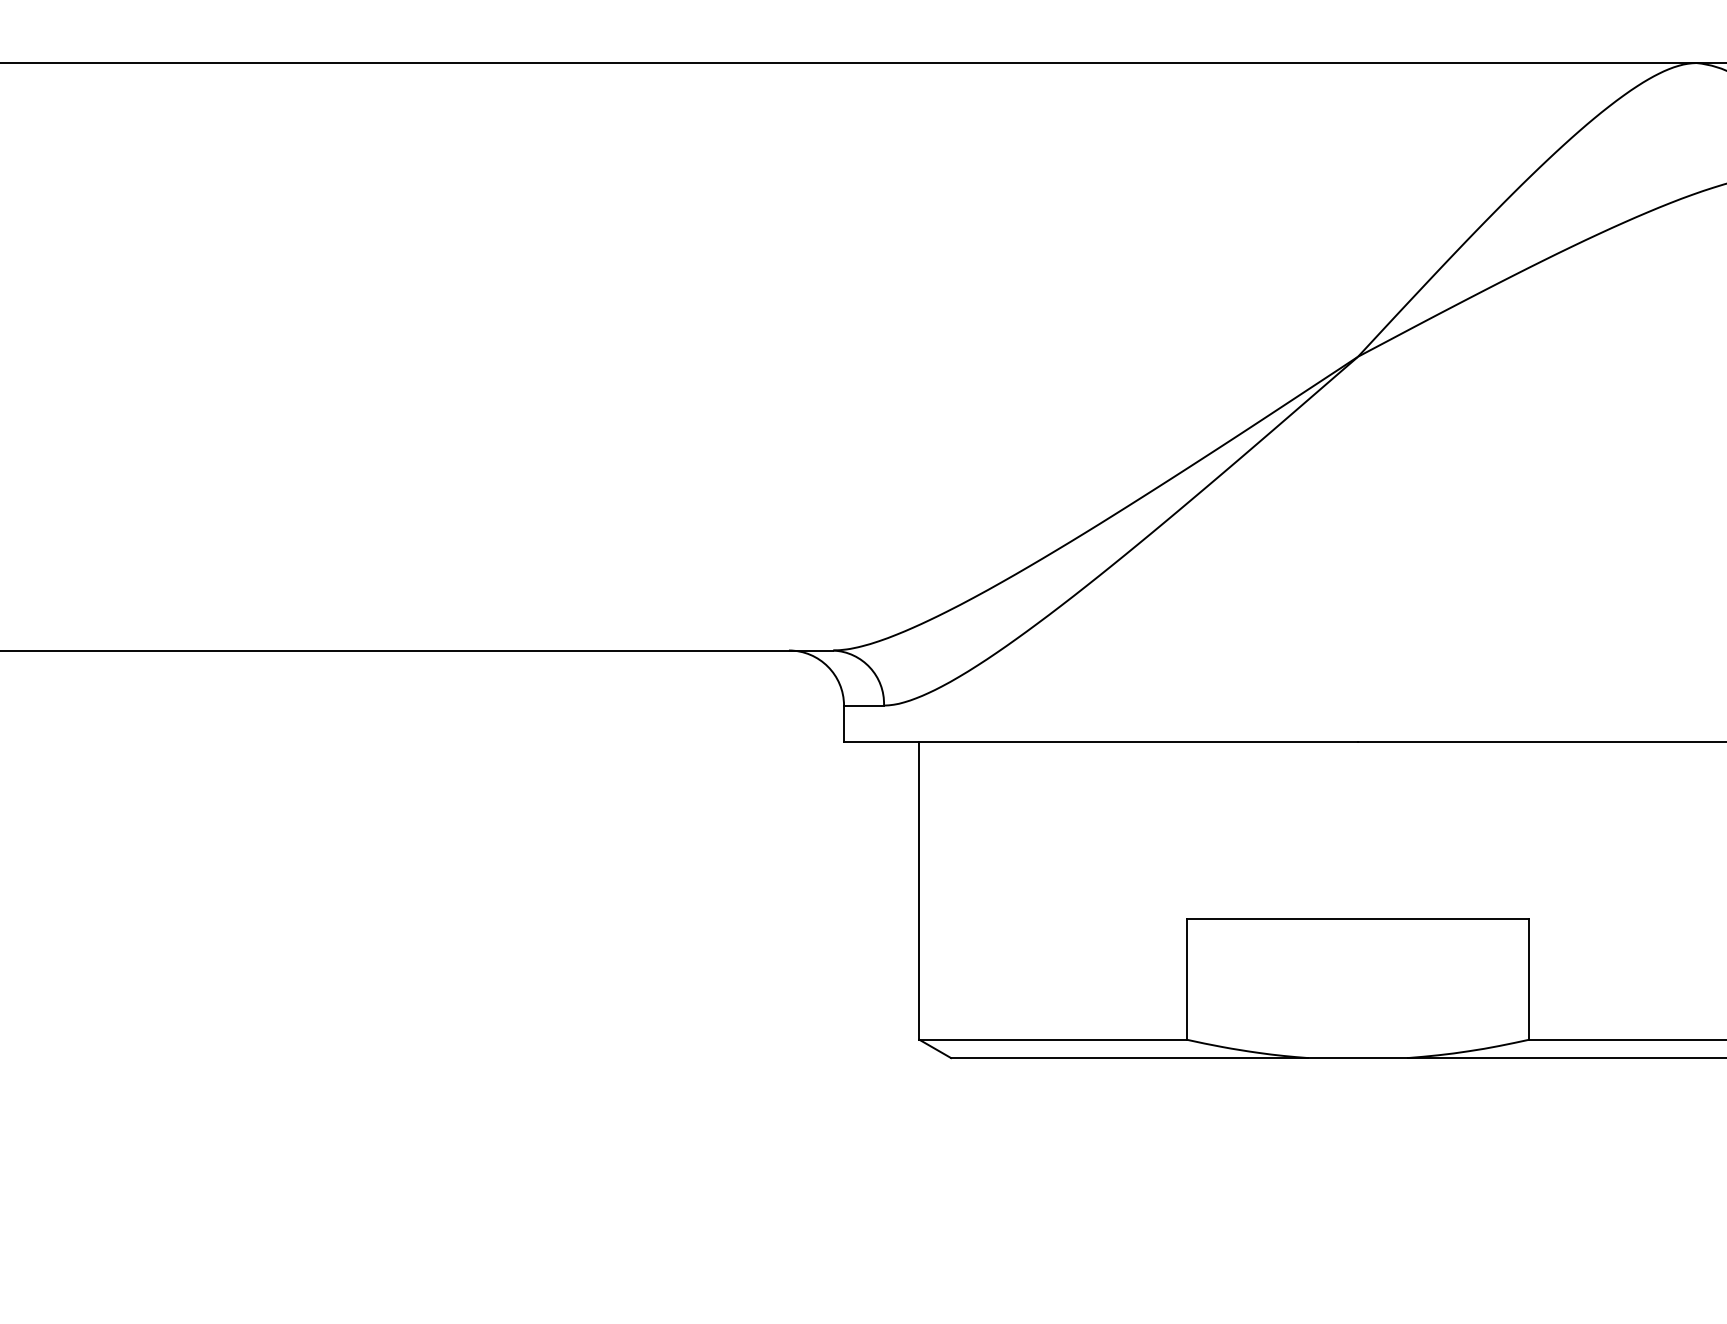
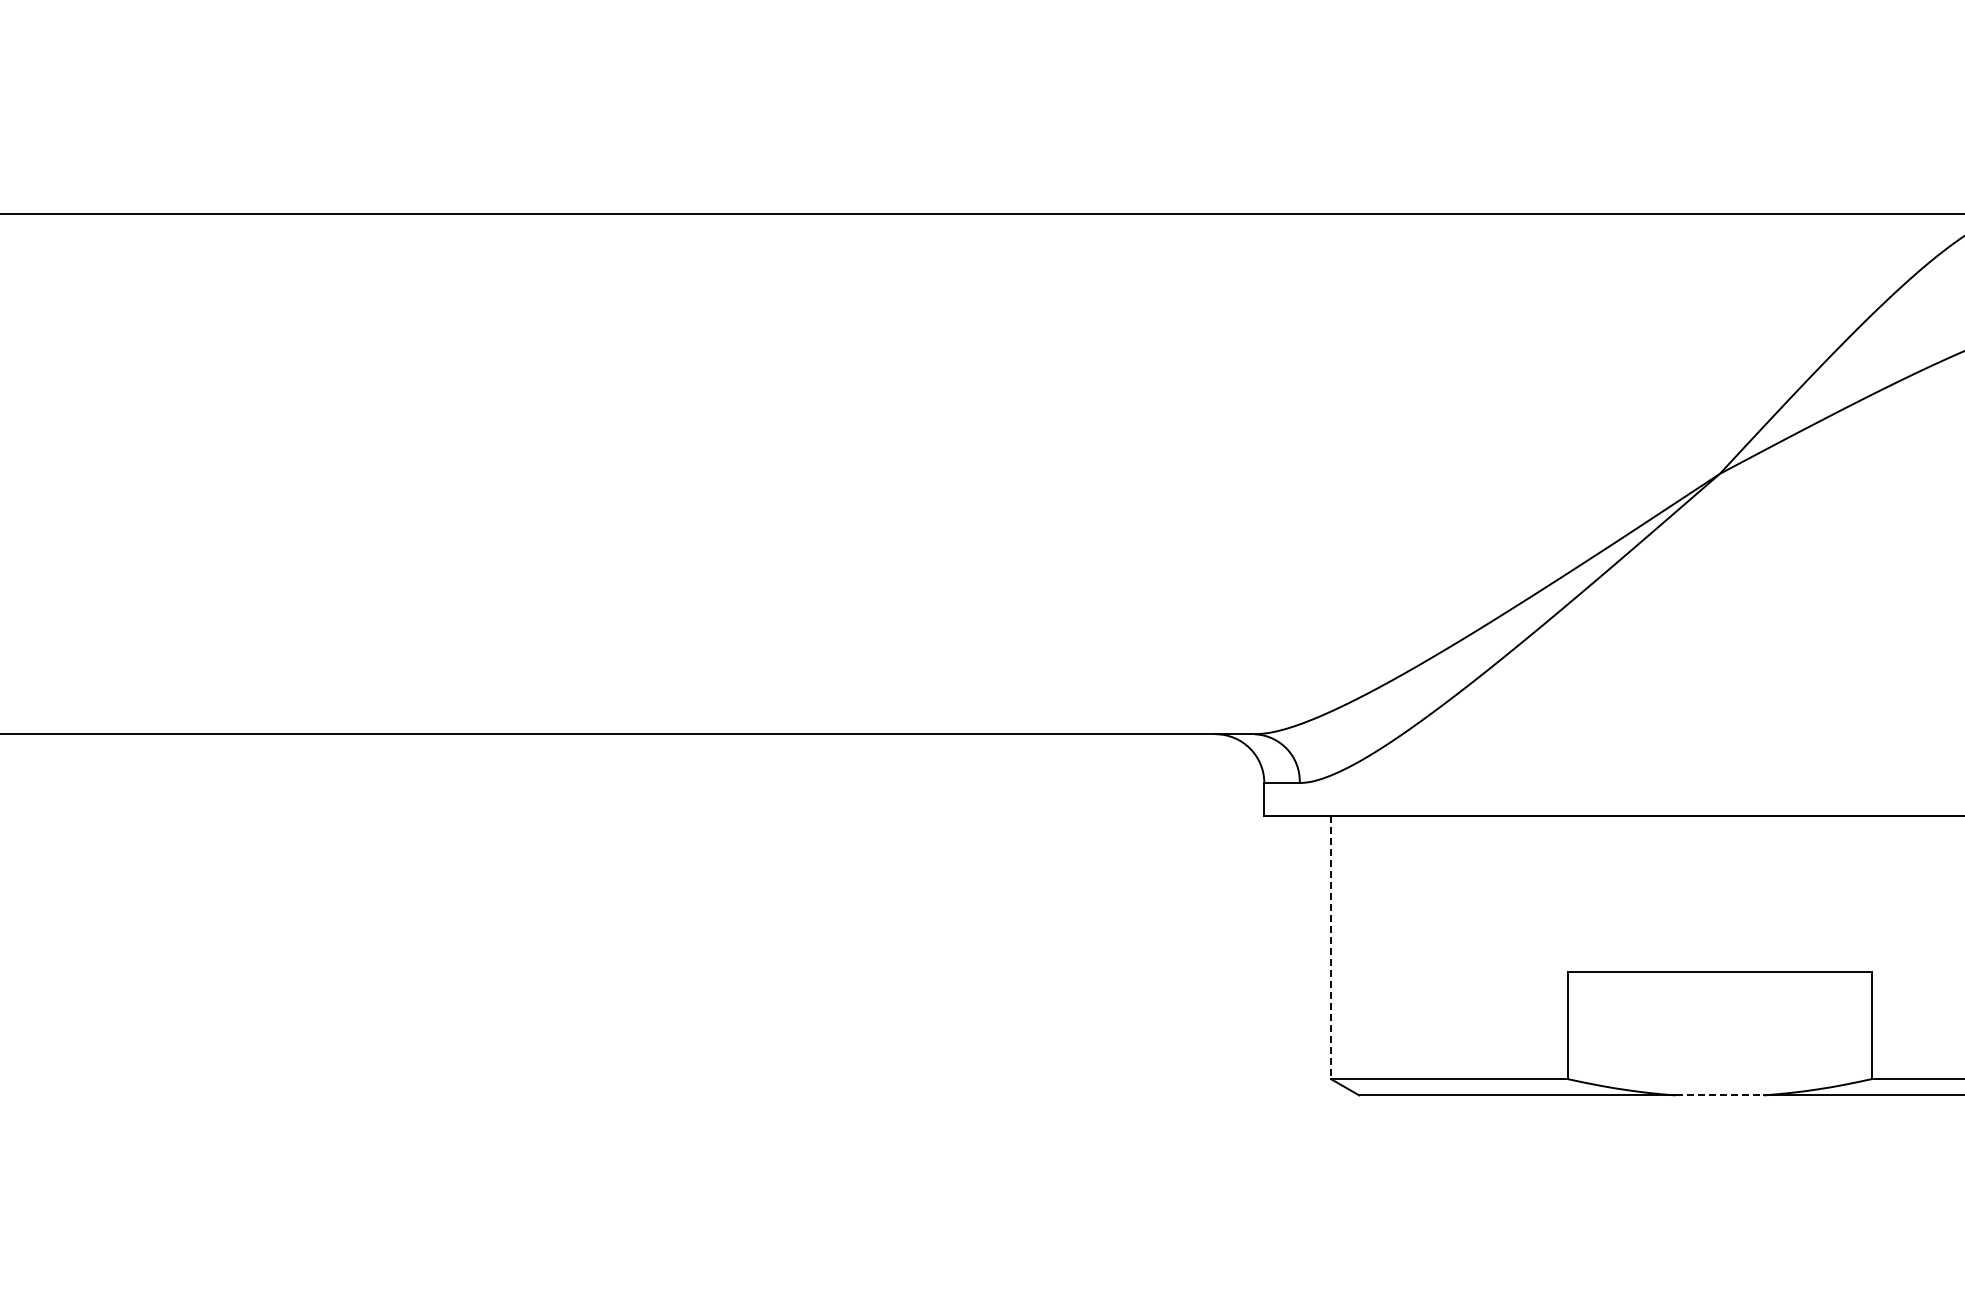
line: (919, 891) -> (1331, 947), solid -> dashed
line: (1358, 1058) -> (1720, 1095), solid -> dashed

